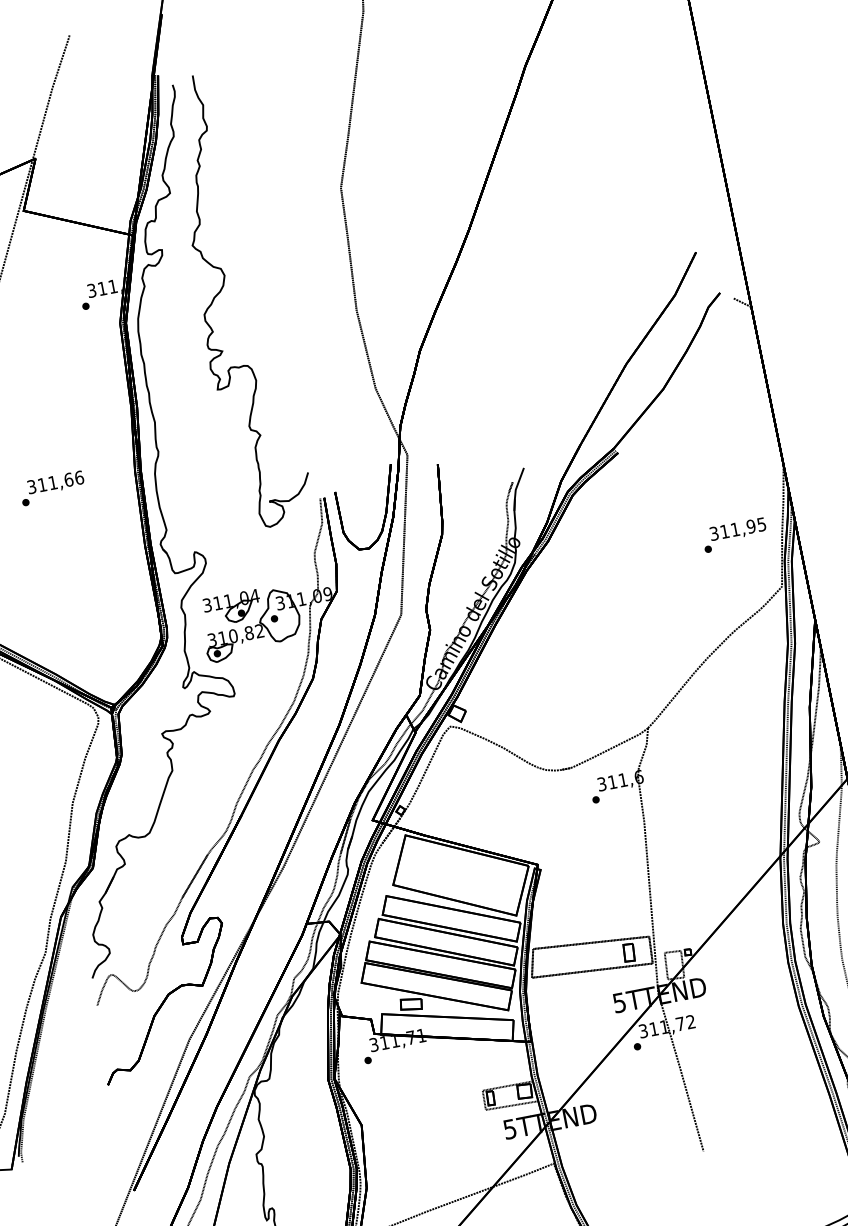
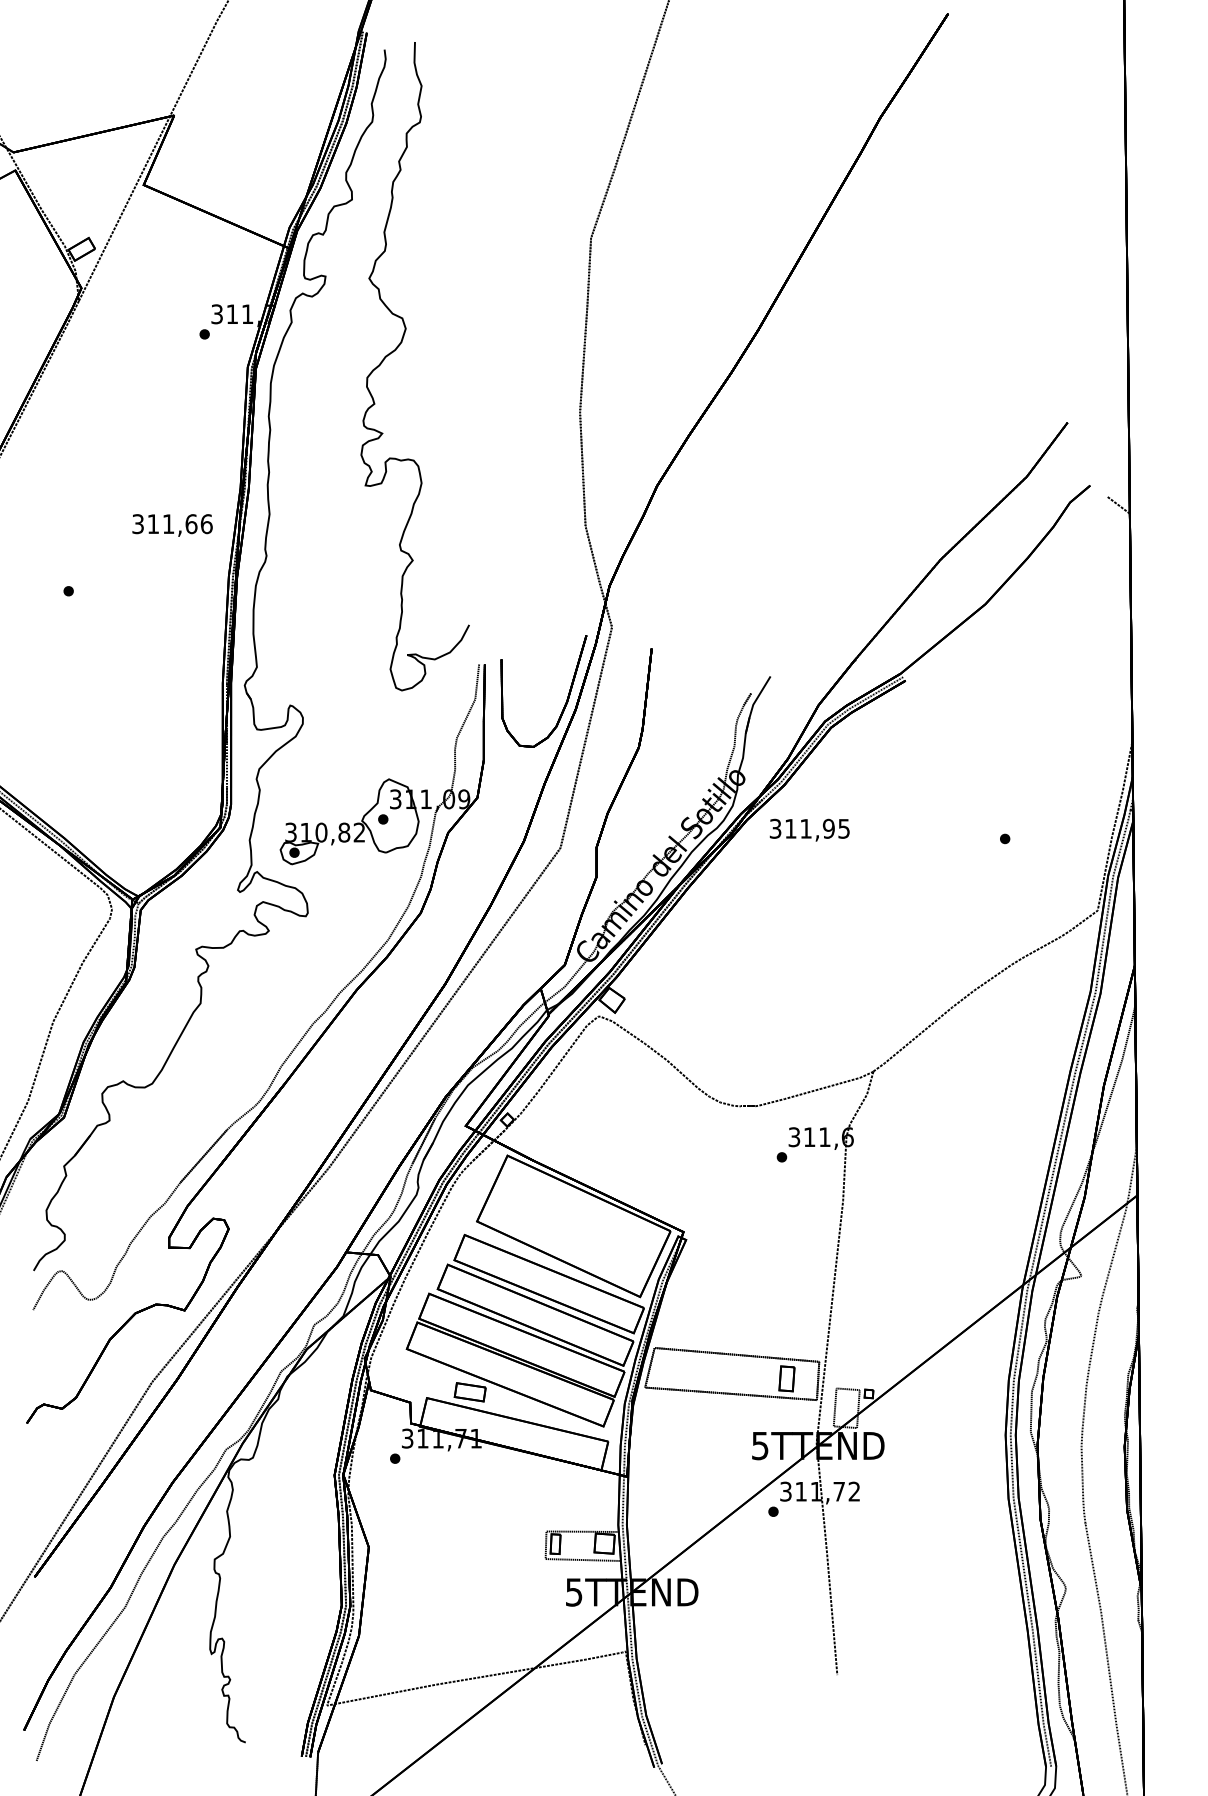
text: (55, 483) -> (172, 525), moved
text: (737, 529) -> (809, 829), moved
part: (232, 608) -> (327, 793), removed

